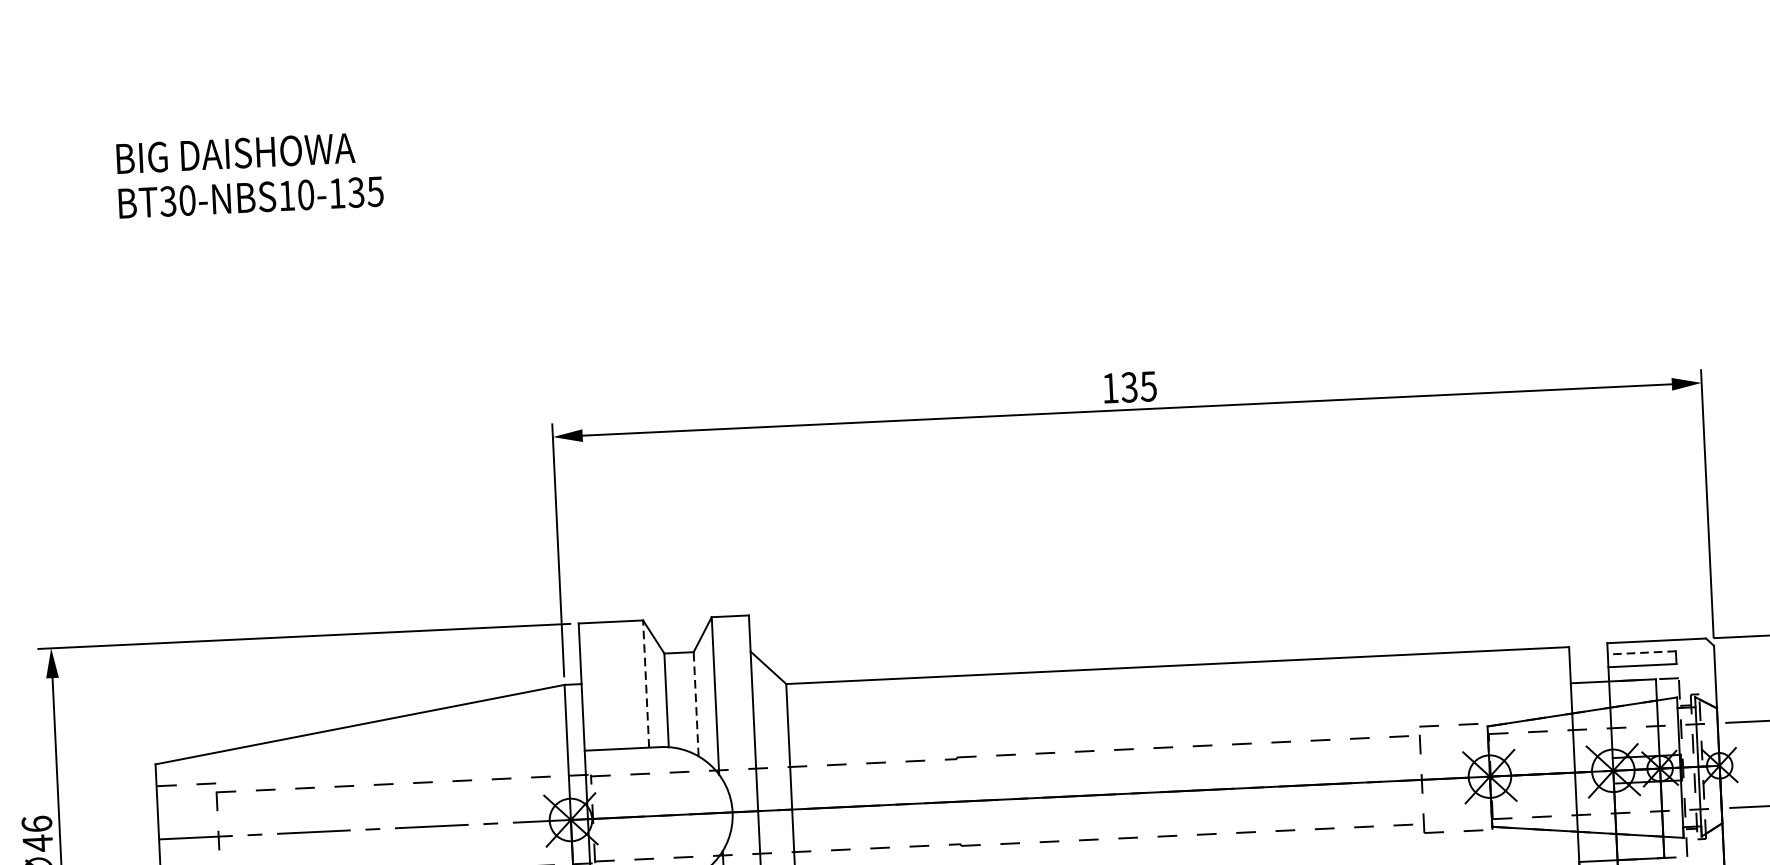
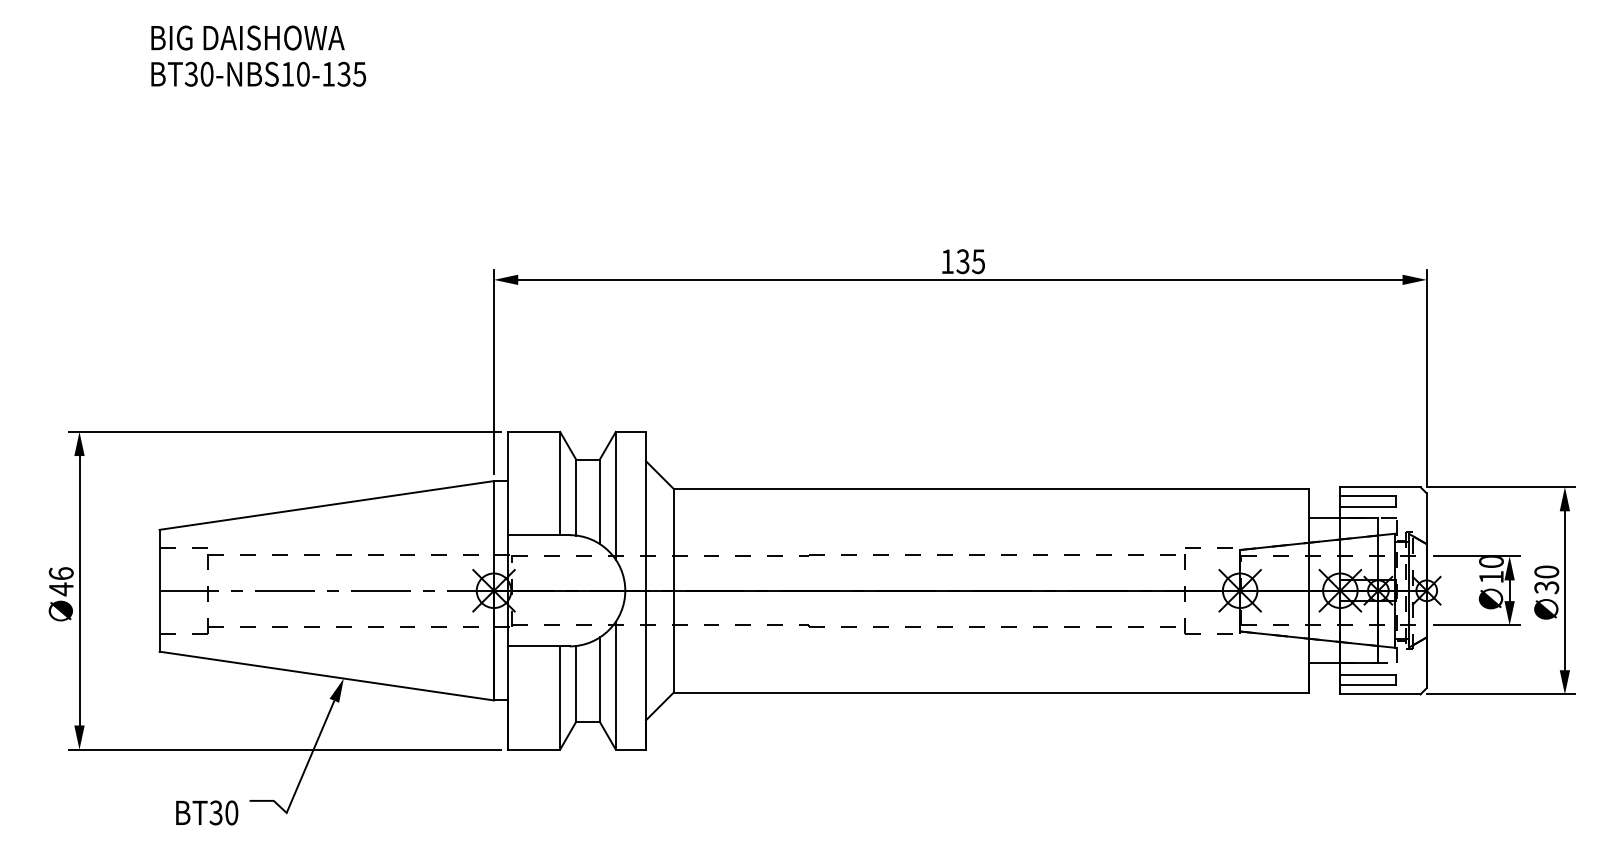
line: (1642, 653) -> (1368, 496), dashed -> solid
line: (646, 684) -> (560, 483), dashed -> solid
line: (695, 703) -> (599, 501), dashed -> solid

